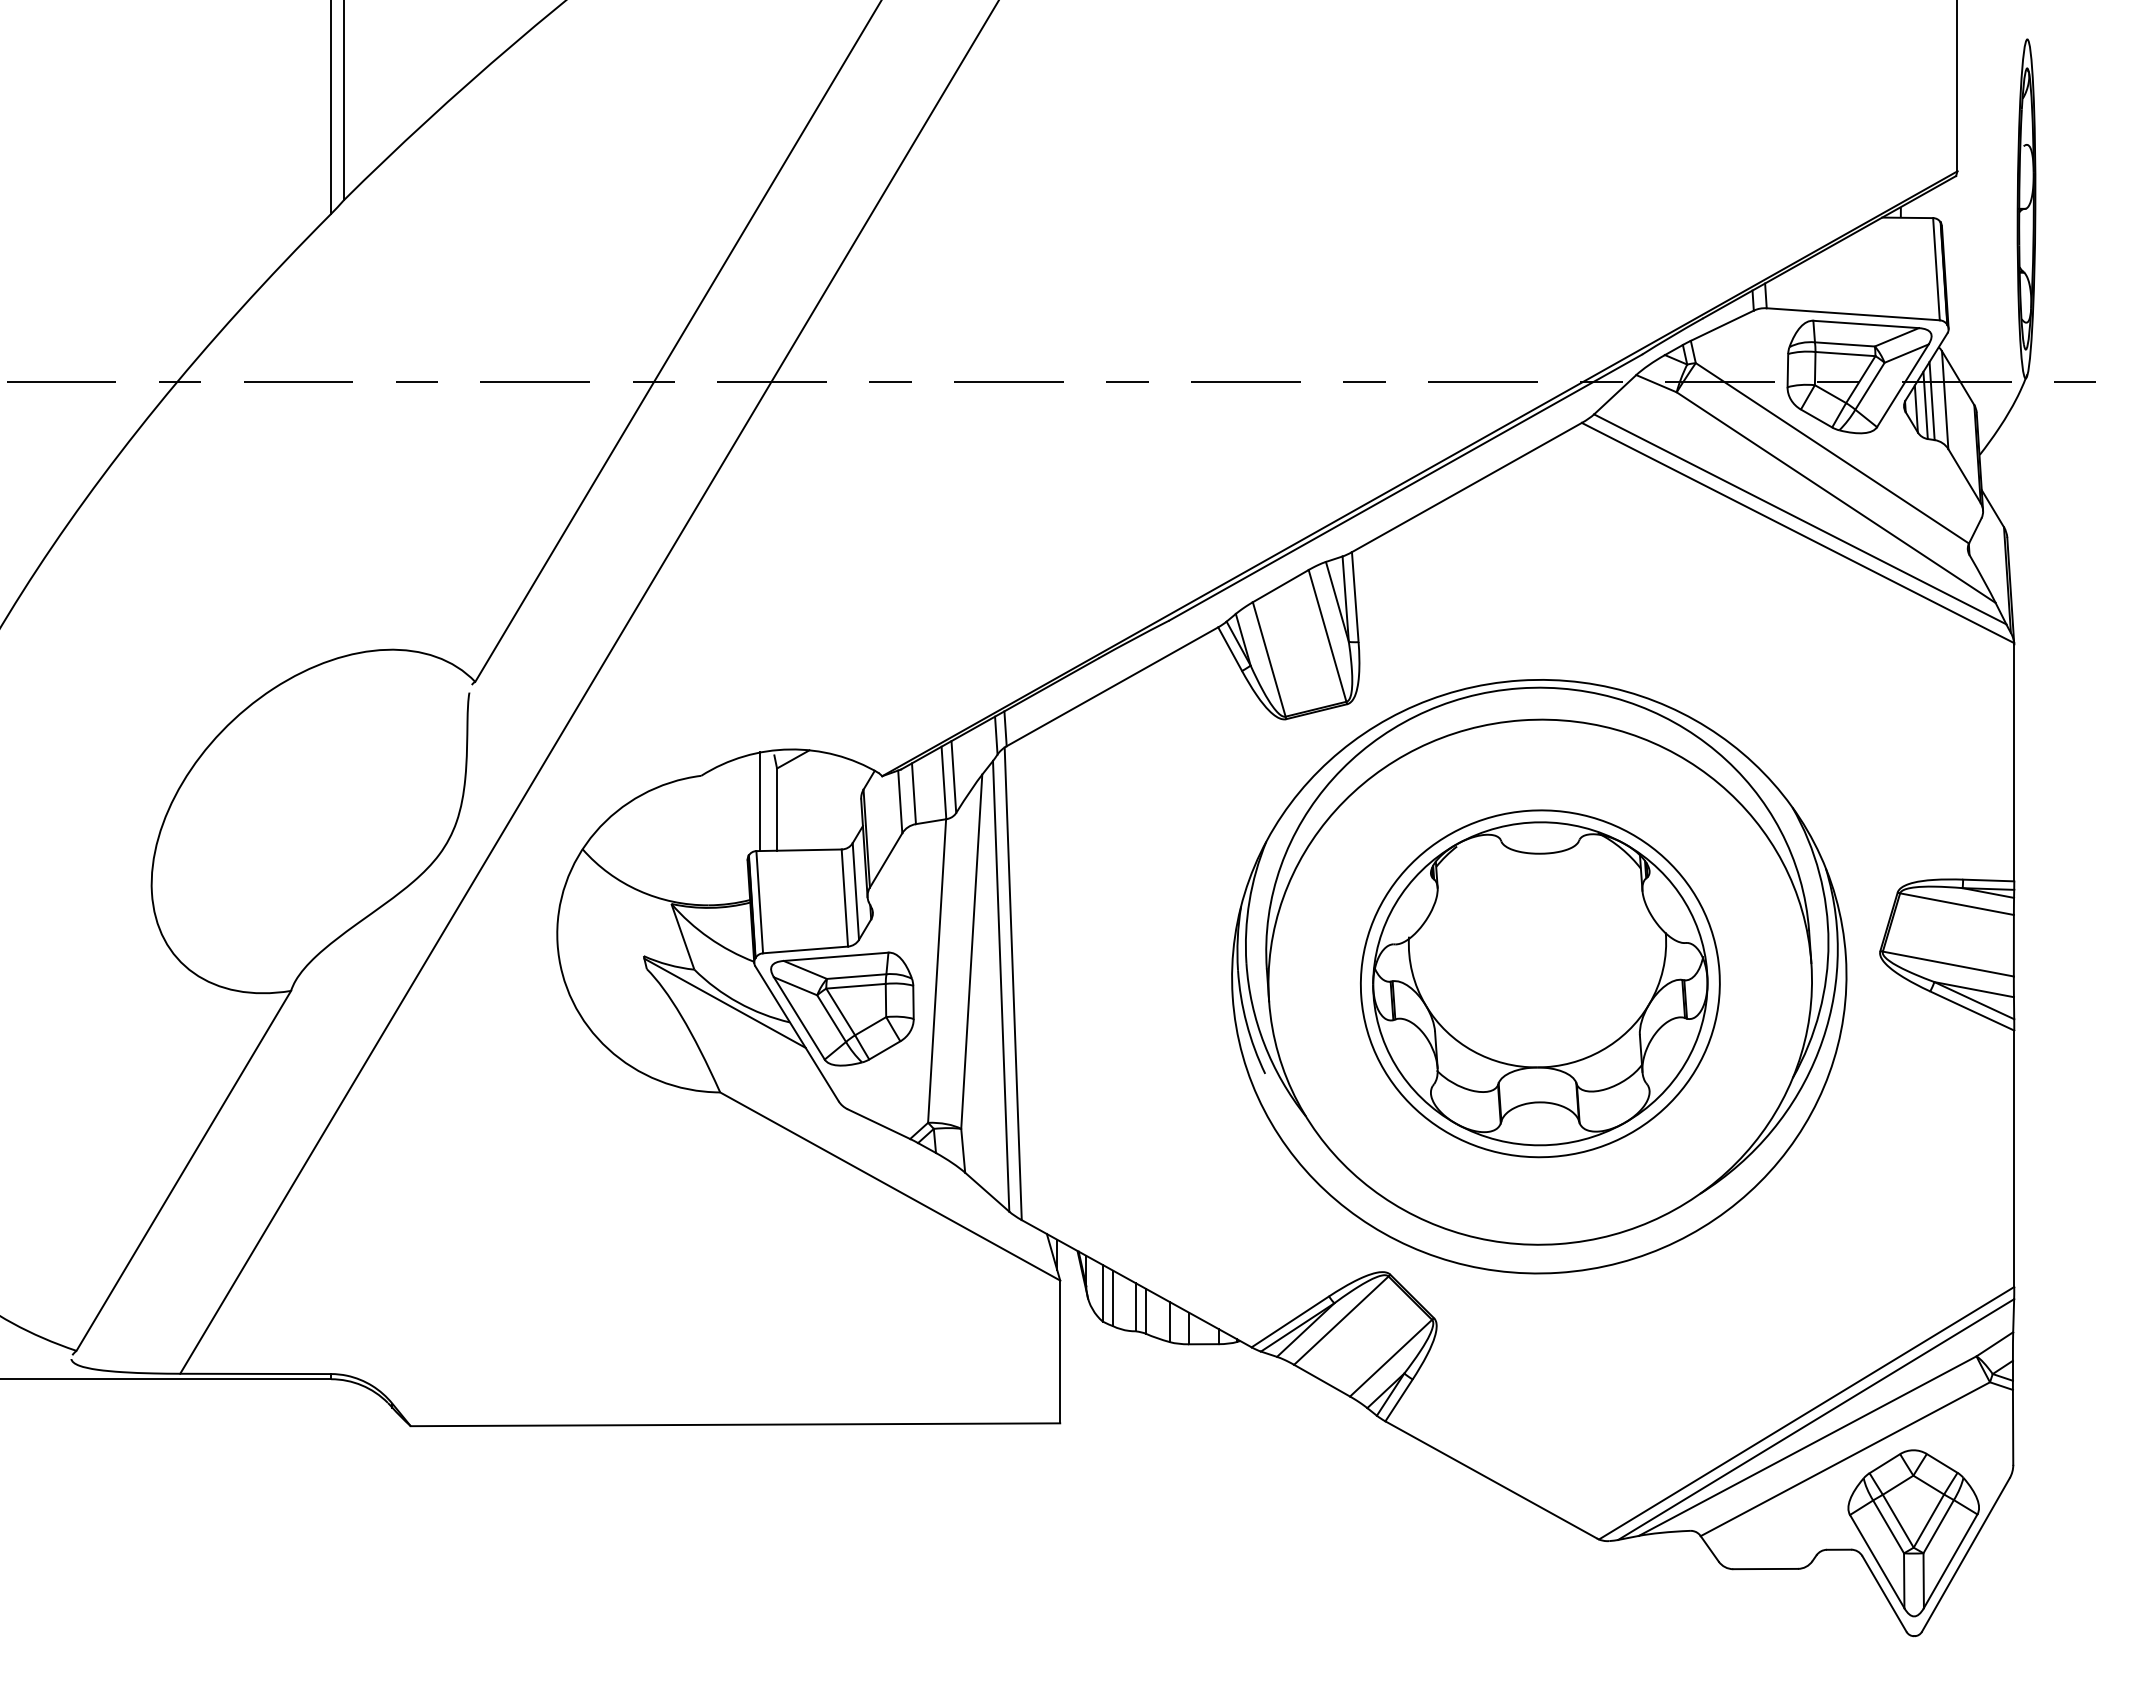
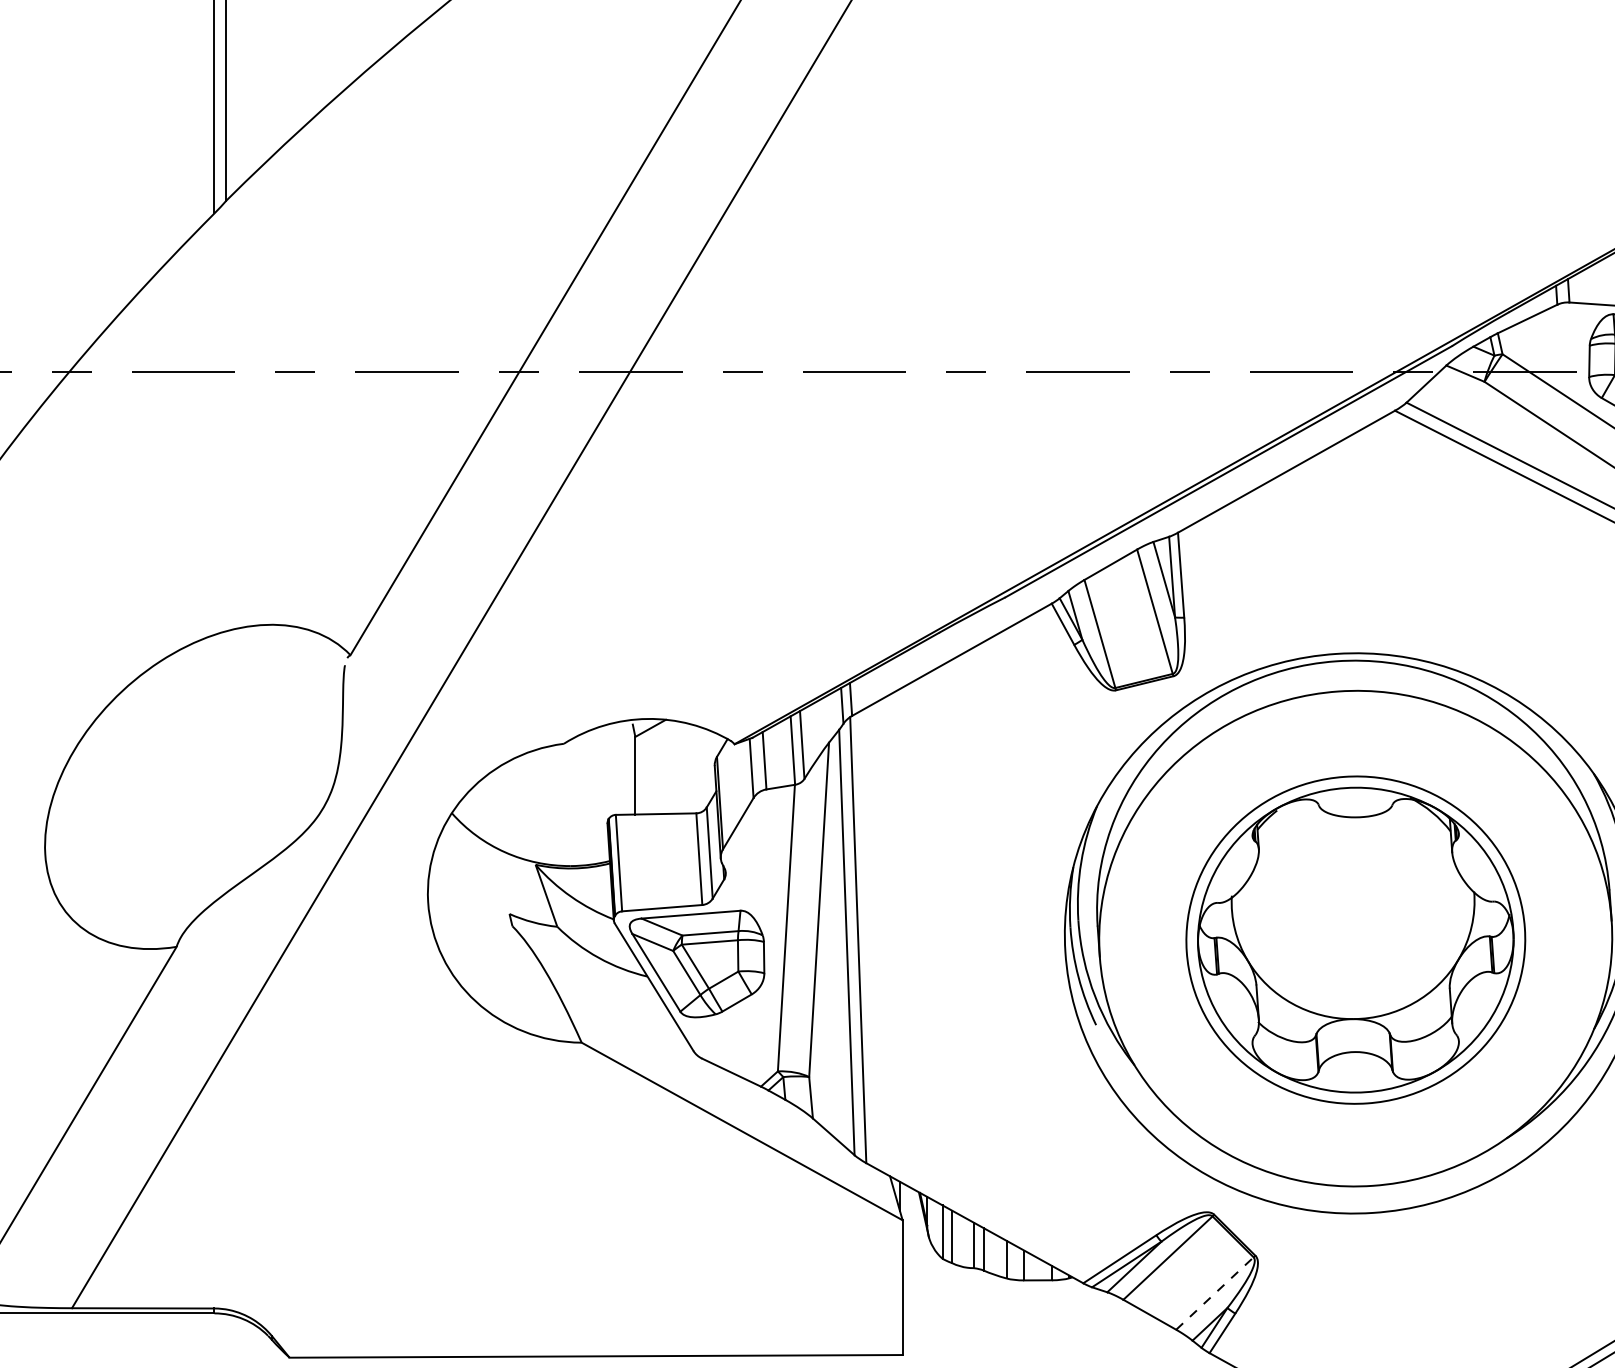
line: (760, 801) -> (619, 768), removed
line: (724, 1002) -> (585, 957), removed
line: (1391, 1357) -> (1215, 1292), solid -> dashed

